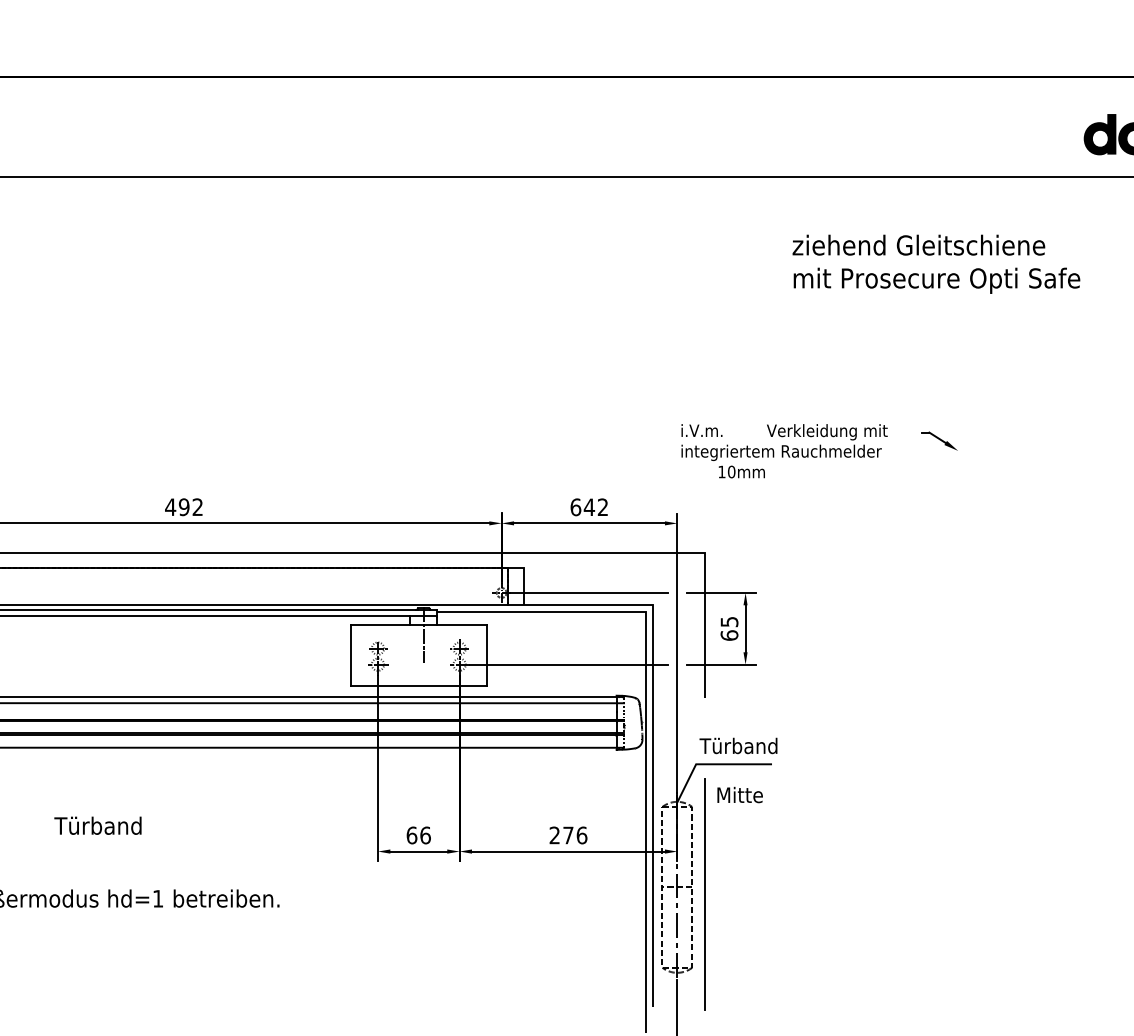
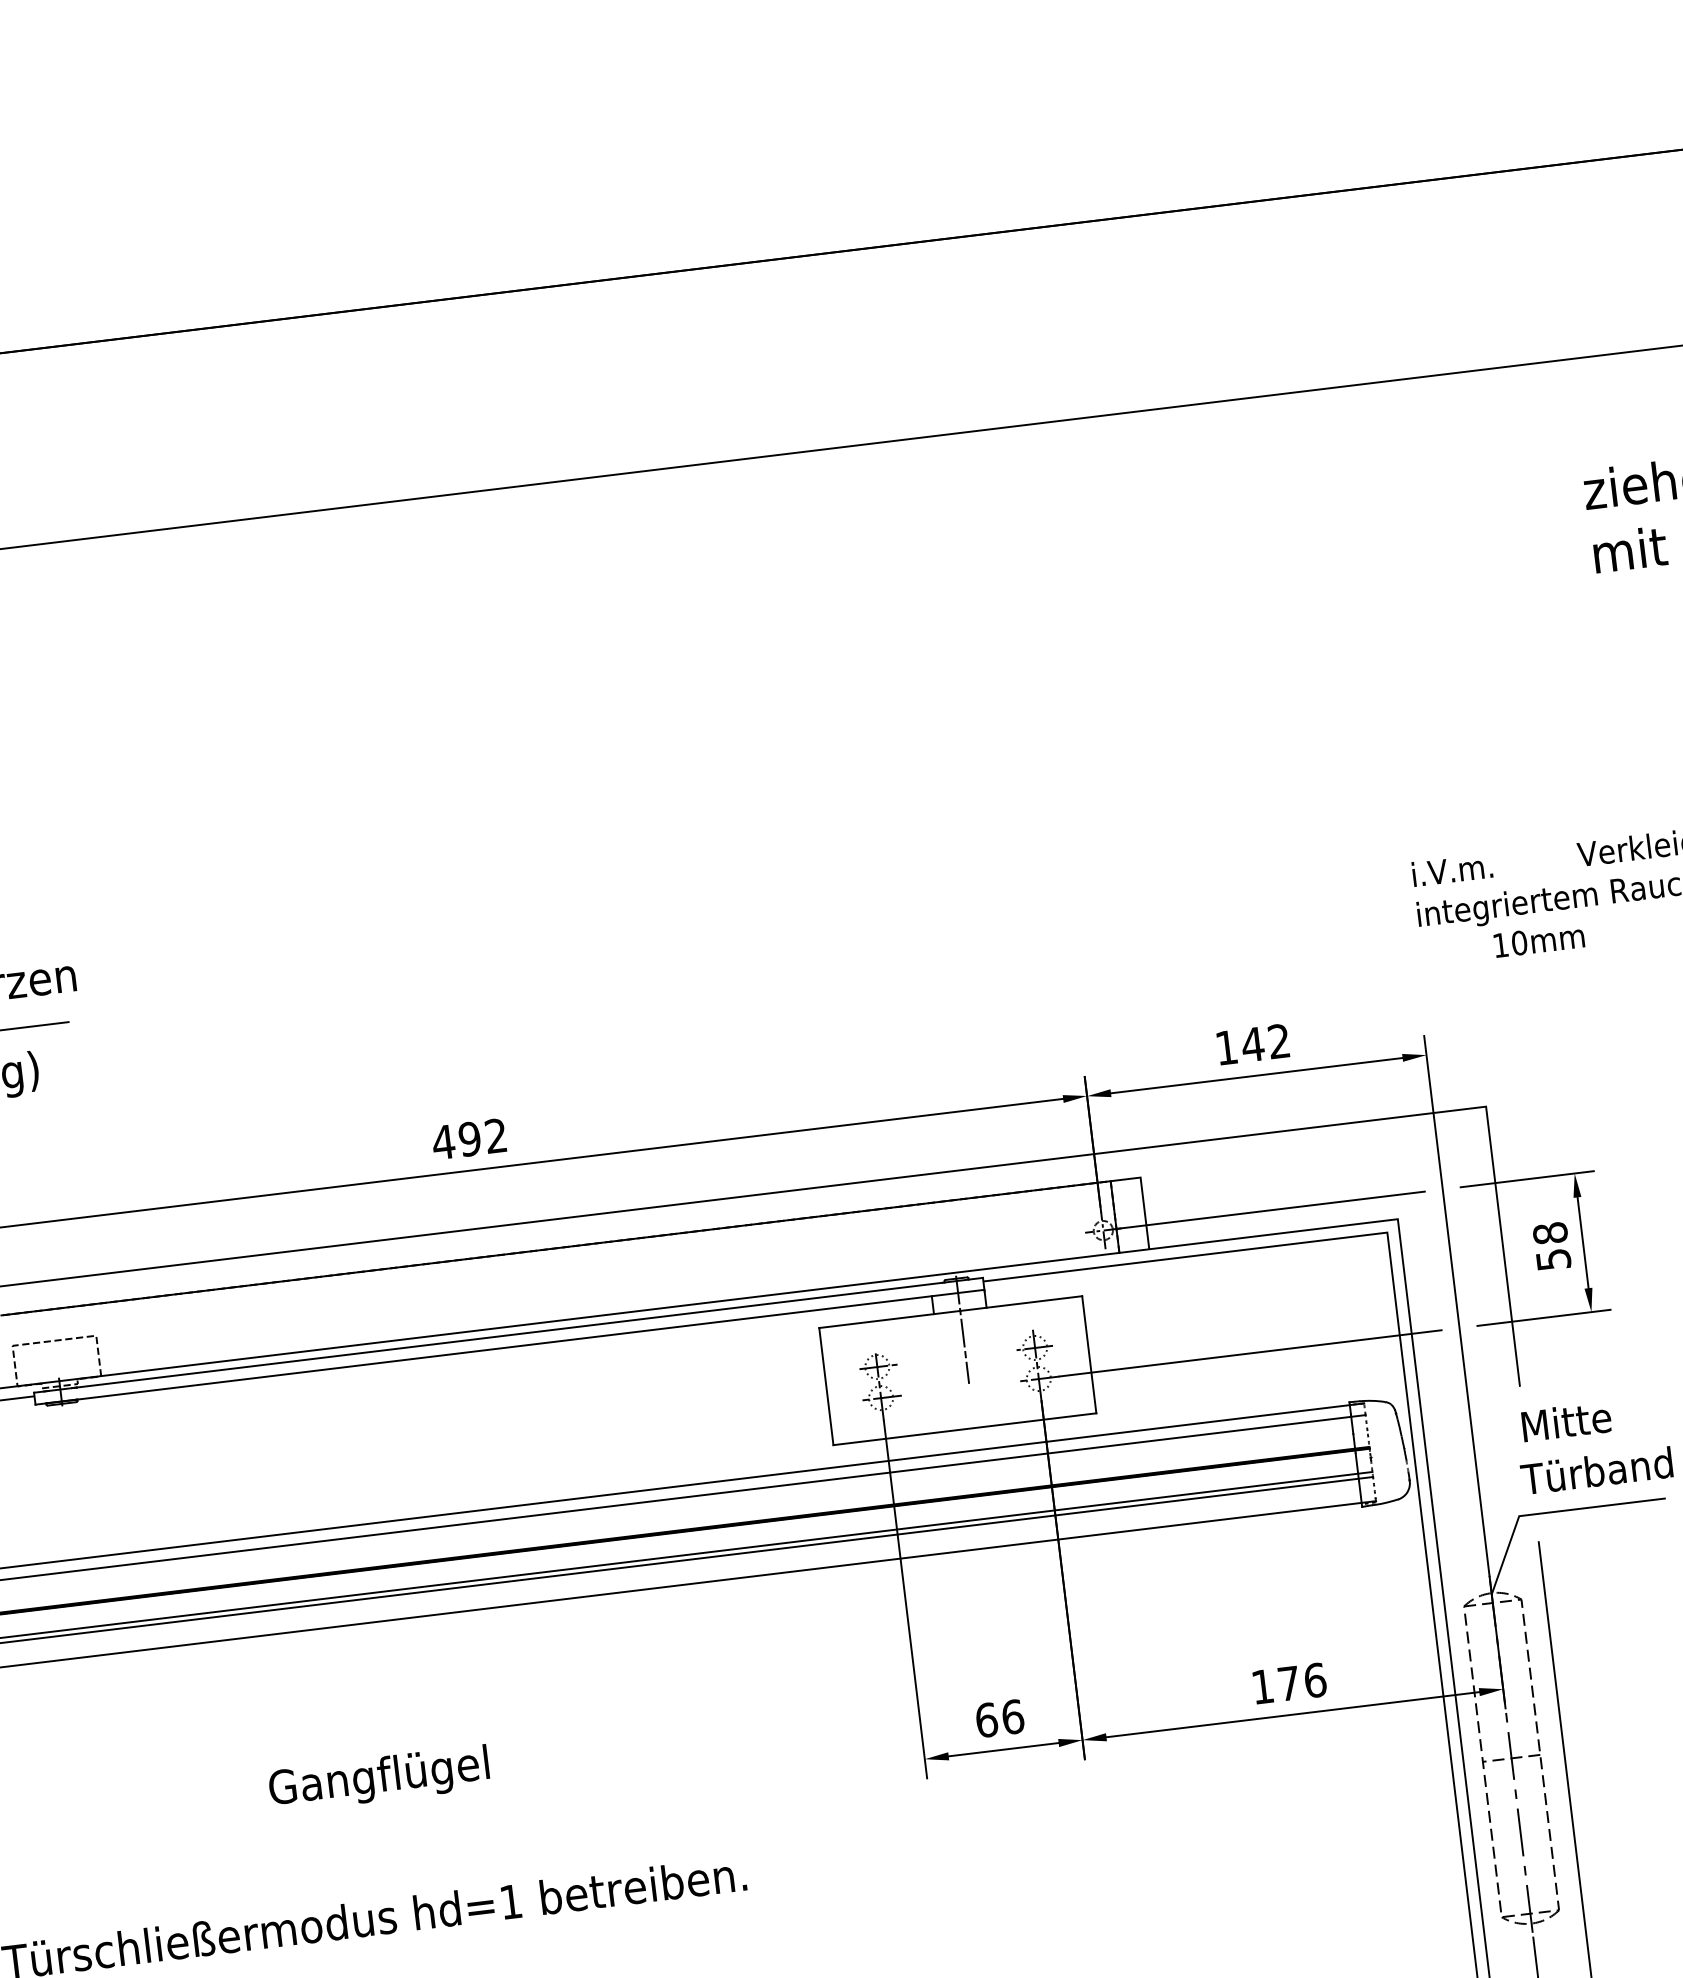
text: (575, 507) -> (1226, 1048), 642 -> 142
text: (729, 628) -> (1551, 1245), 65 -> 58
text: (739, 794) -> (1565, 1420), moved
text: (98, 827) -> (379, 1778), Türband -> Gangflügel
text: (554, 835) -> (1262, 1686), 276 -> 176

